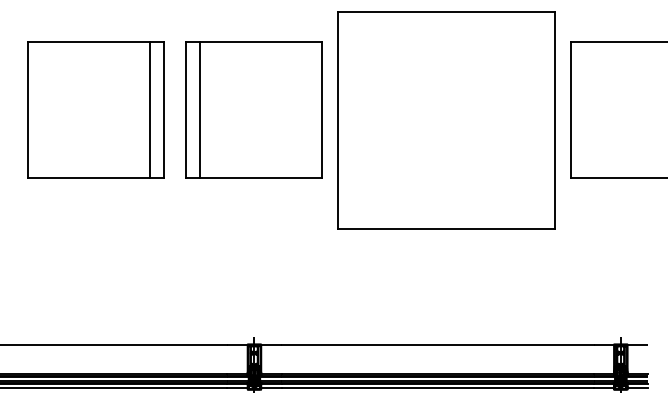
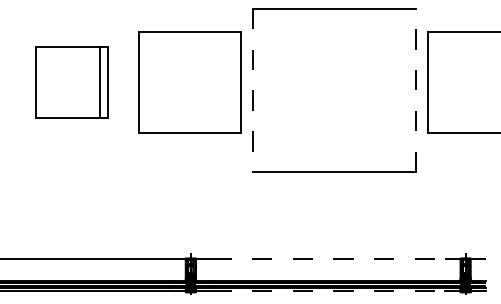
part: (95, 109) -> (71, 82), size x0.7
line: (199, 109) -> (149, 82), removed
line: (337, 120) -> (253, 90), solid -> dashed
line: (554, 120) -> (415, 90), solid -> dashed
line: (438, 344) -> (328, 258), solid -> dashed
line: (438, 388) -> (328, 291), solid -> dashed

